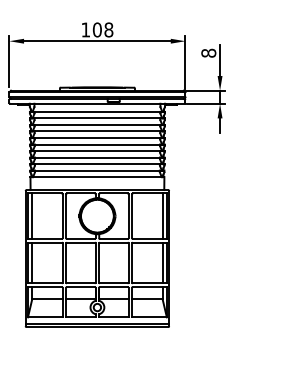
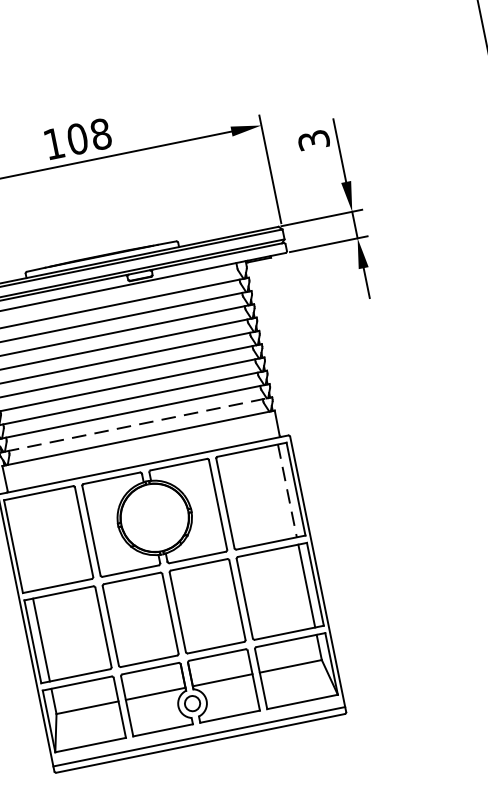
text: (208, 52) -> (312, 138), 8 -> 3
line: (97, 170) -> (135, 424), solid -> dashed
line: (32, 216) -> (22, 545), removed
line: (162, 216) -> (287, 491), solid -> dashed

